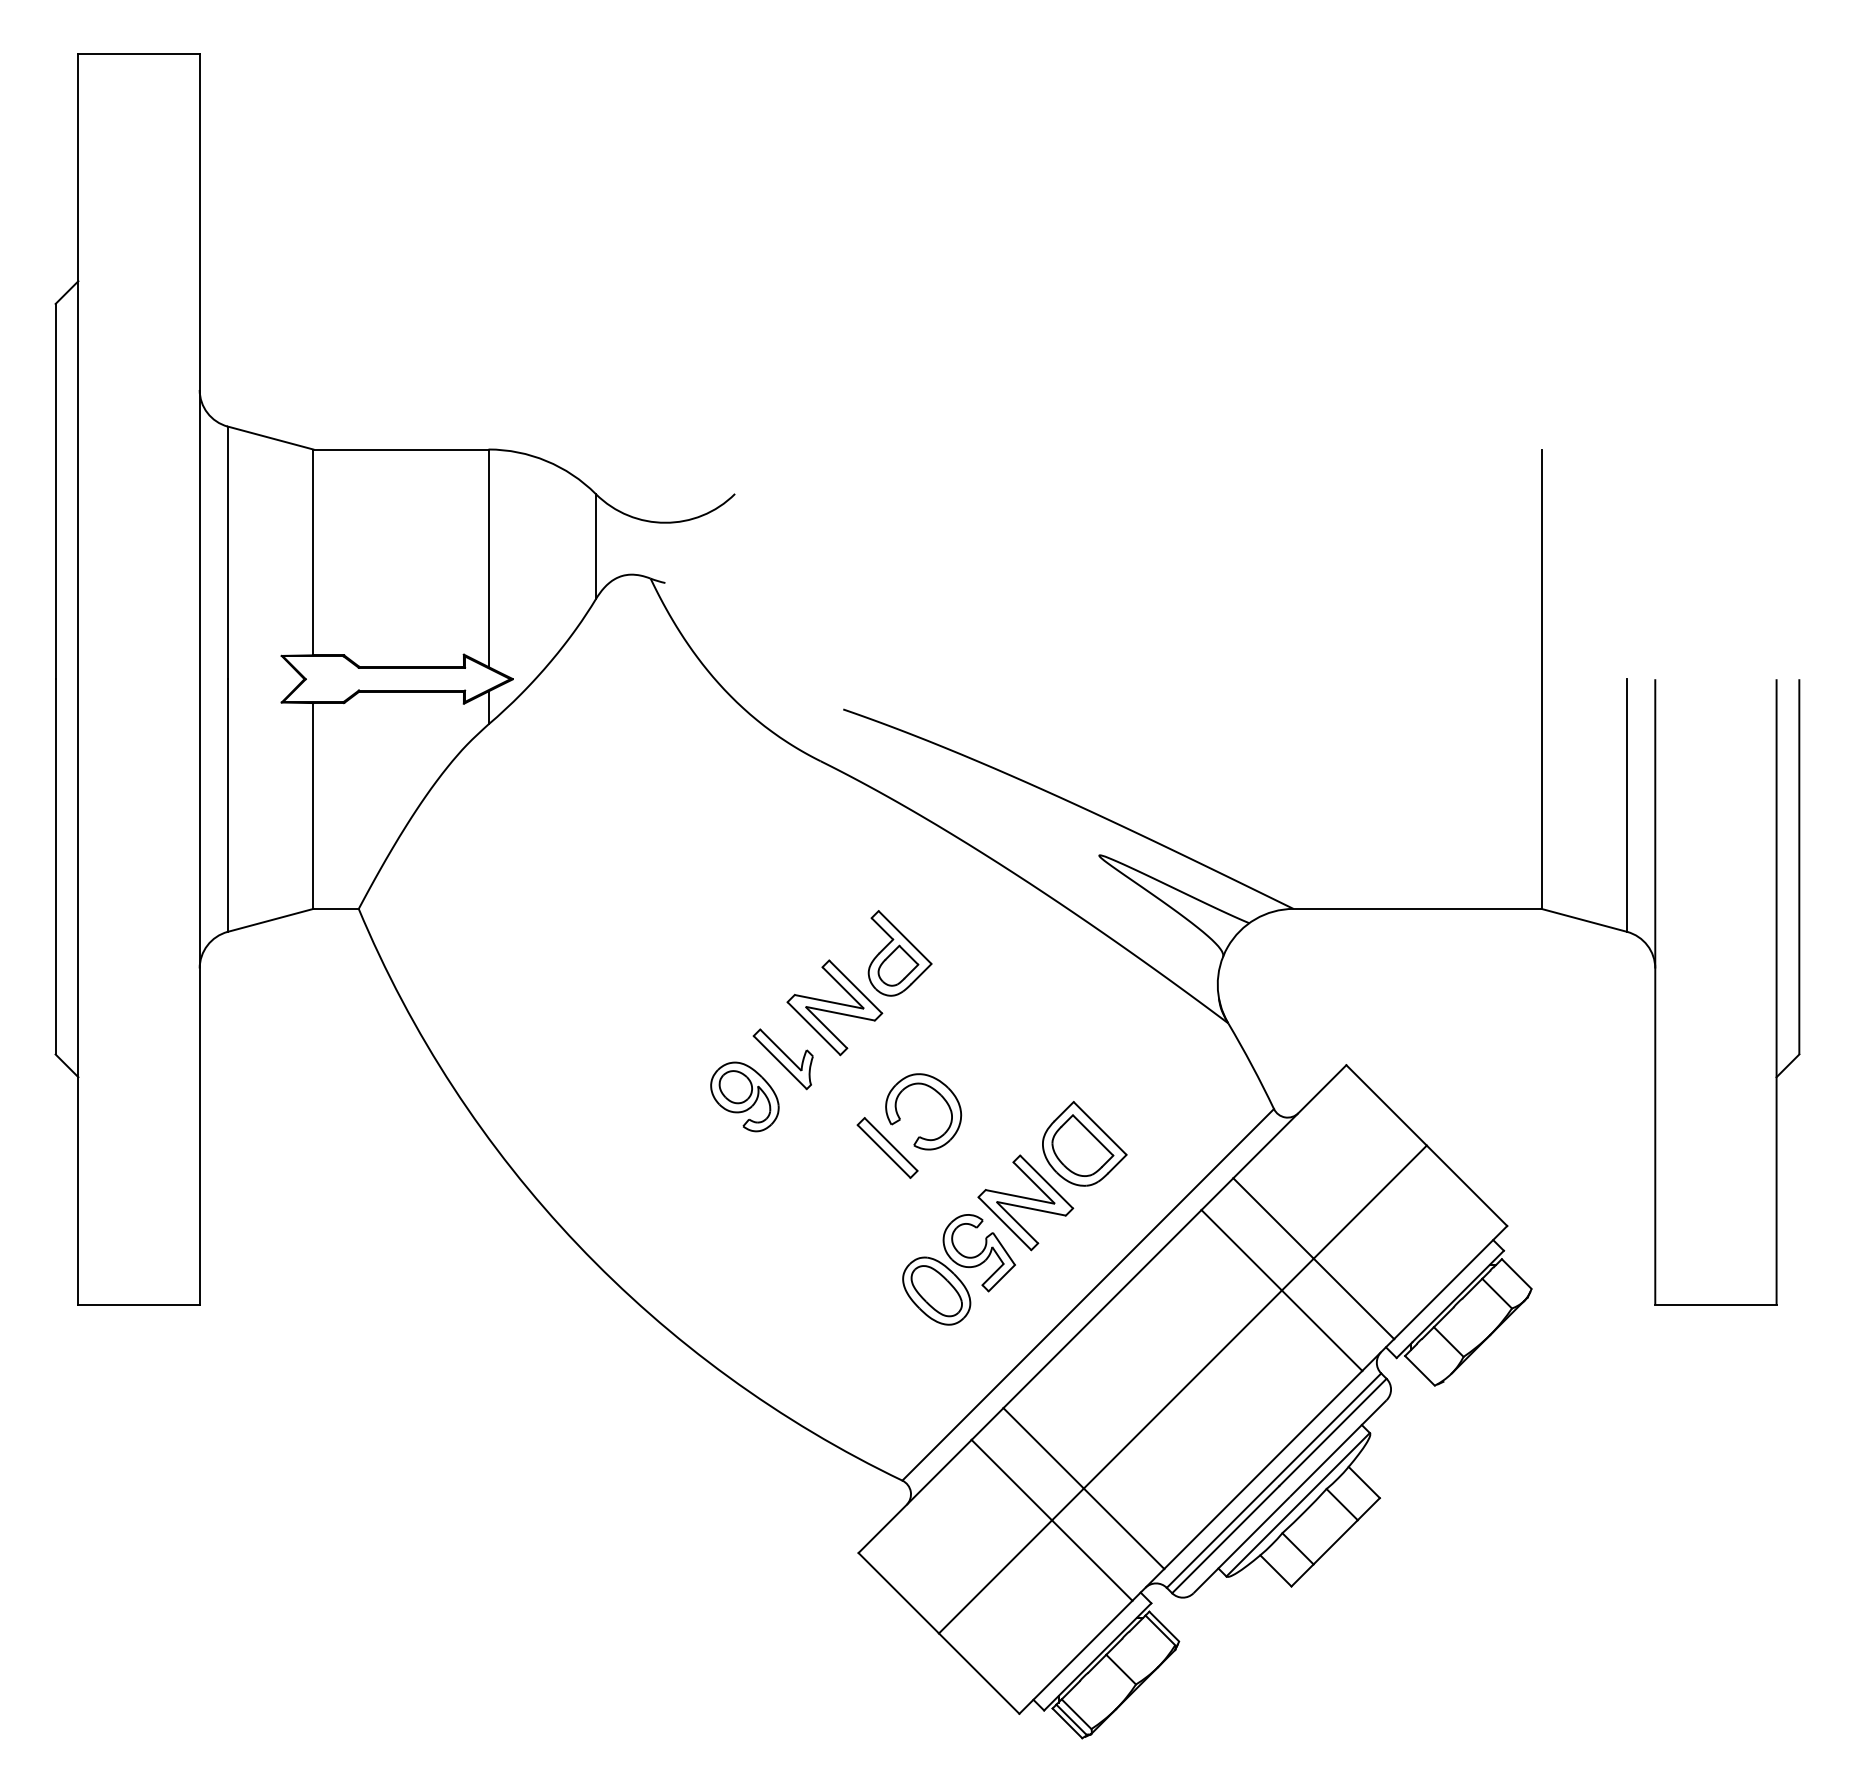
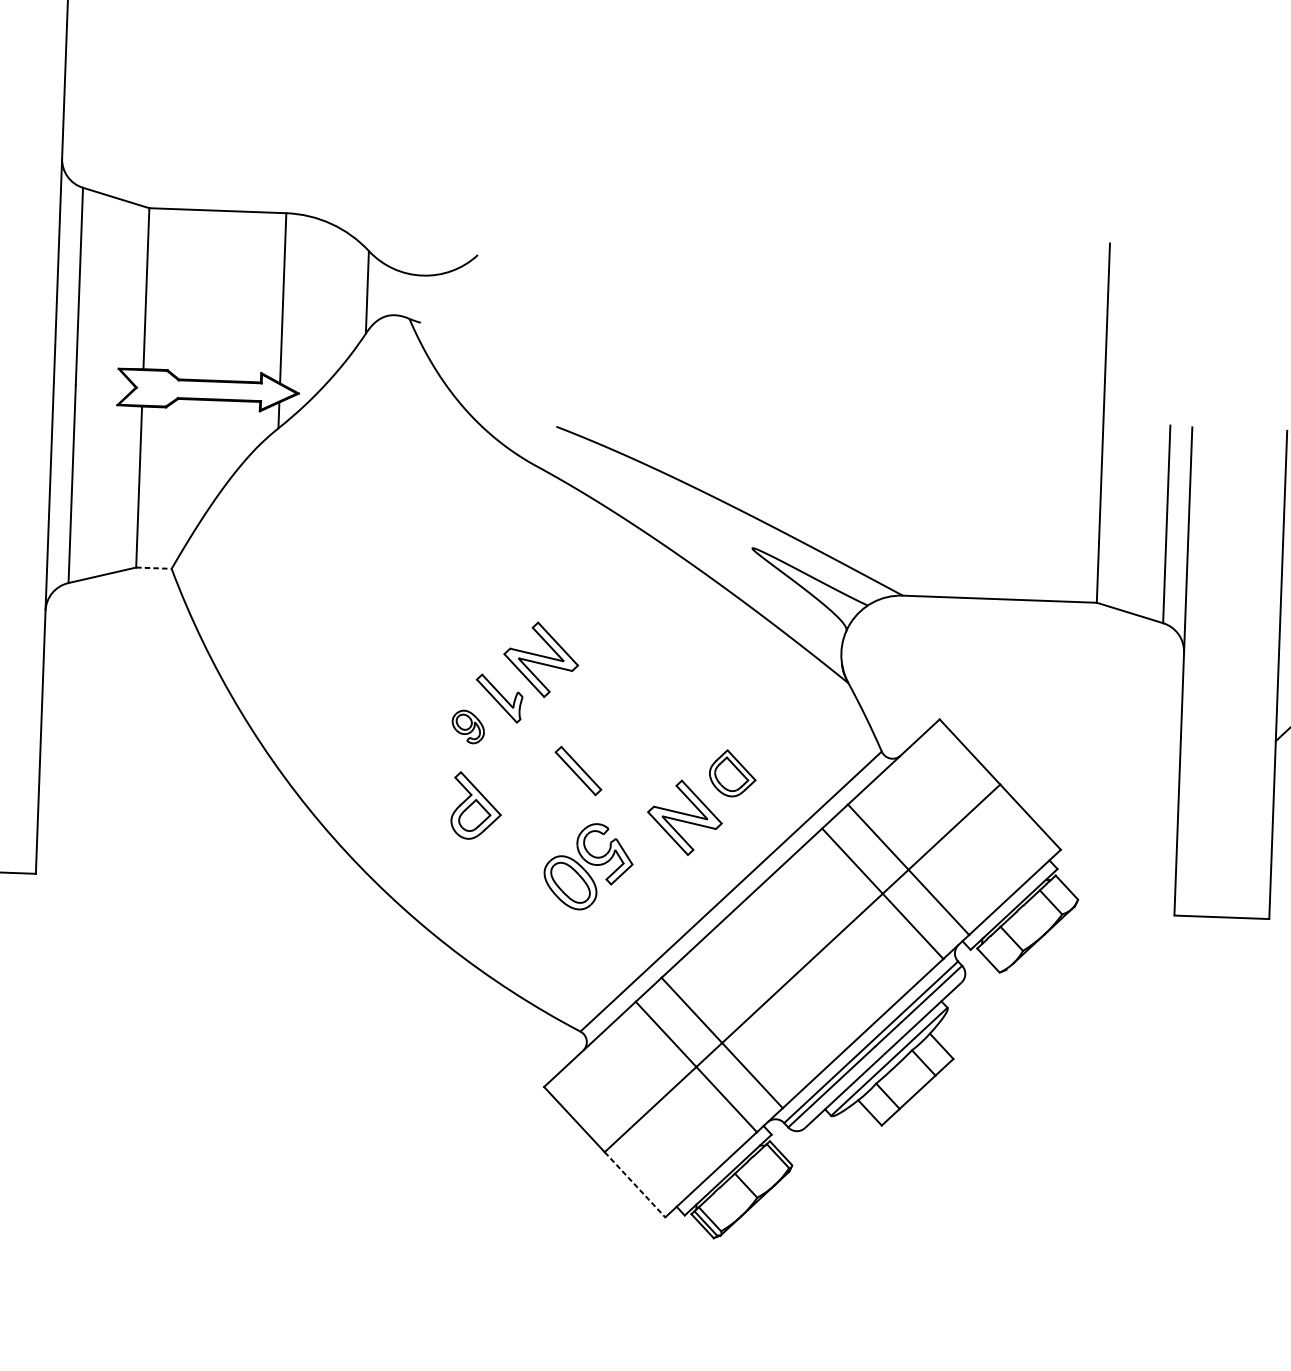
line: (336, 908) -> (154, 567), solid -> dashed
part: (899, 953) -> (476, 806), moved
part: (939, 1095) -> (620, 731), removed
part: (744, 1096) -> (468, 726), size x0.6
part: (1084, 1143) -> (732, 773), size x0.7
part: (958, 1269) -> (588, 866), moved
line: (979, 1673) -> (635, 1184), solid -> dashed

